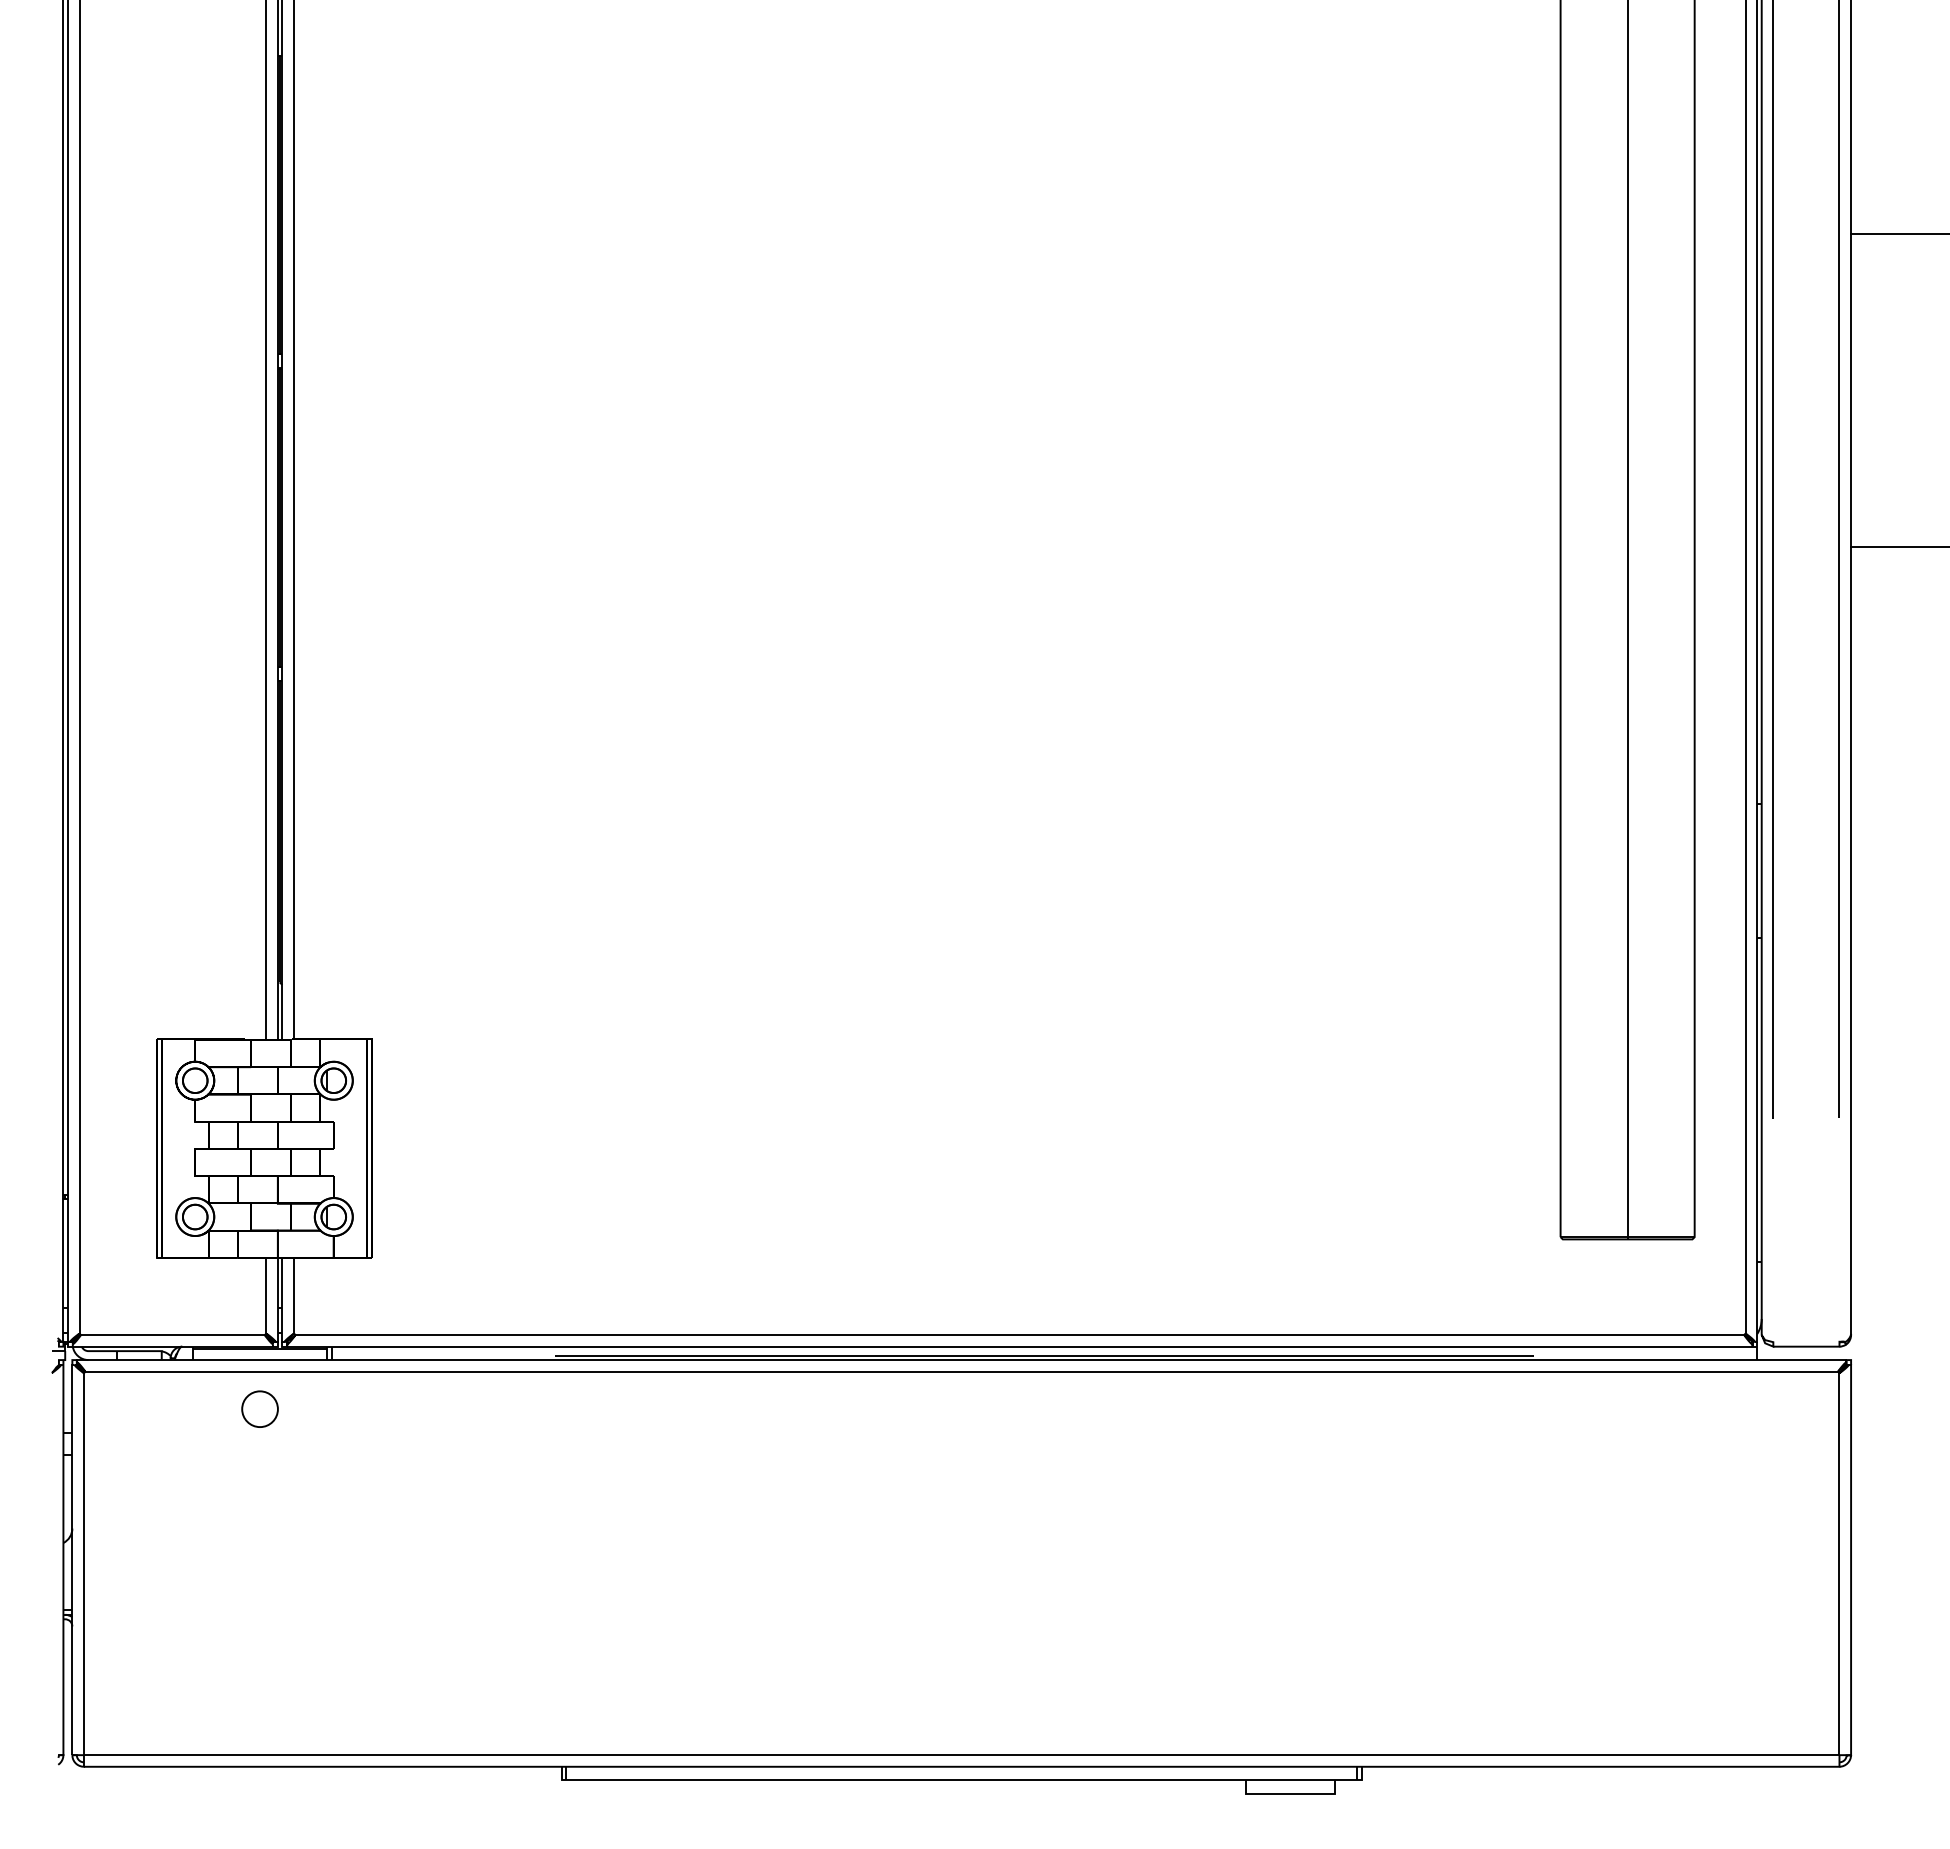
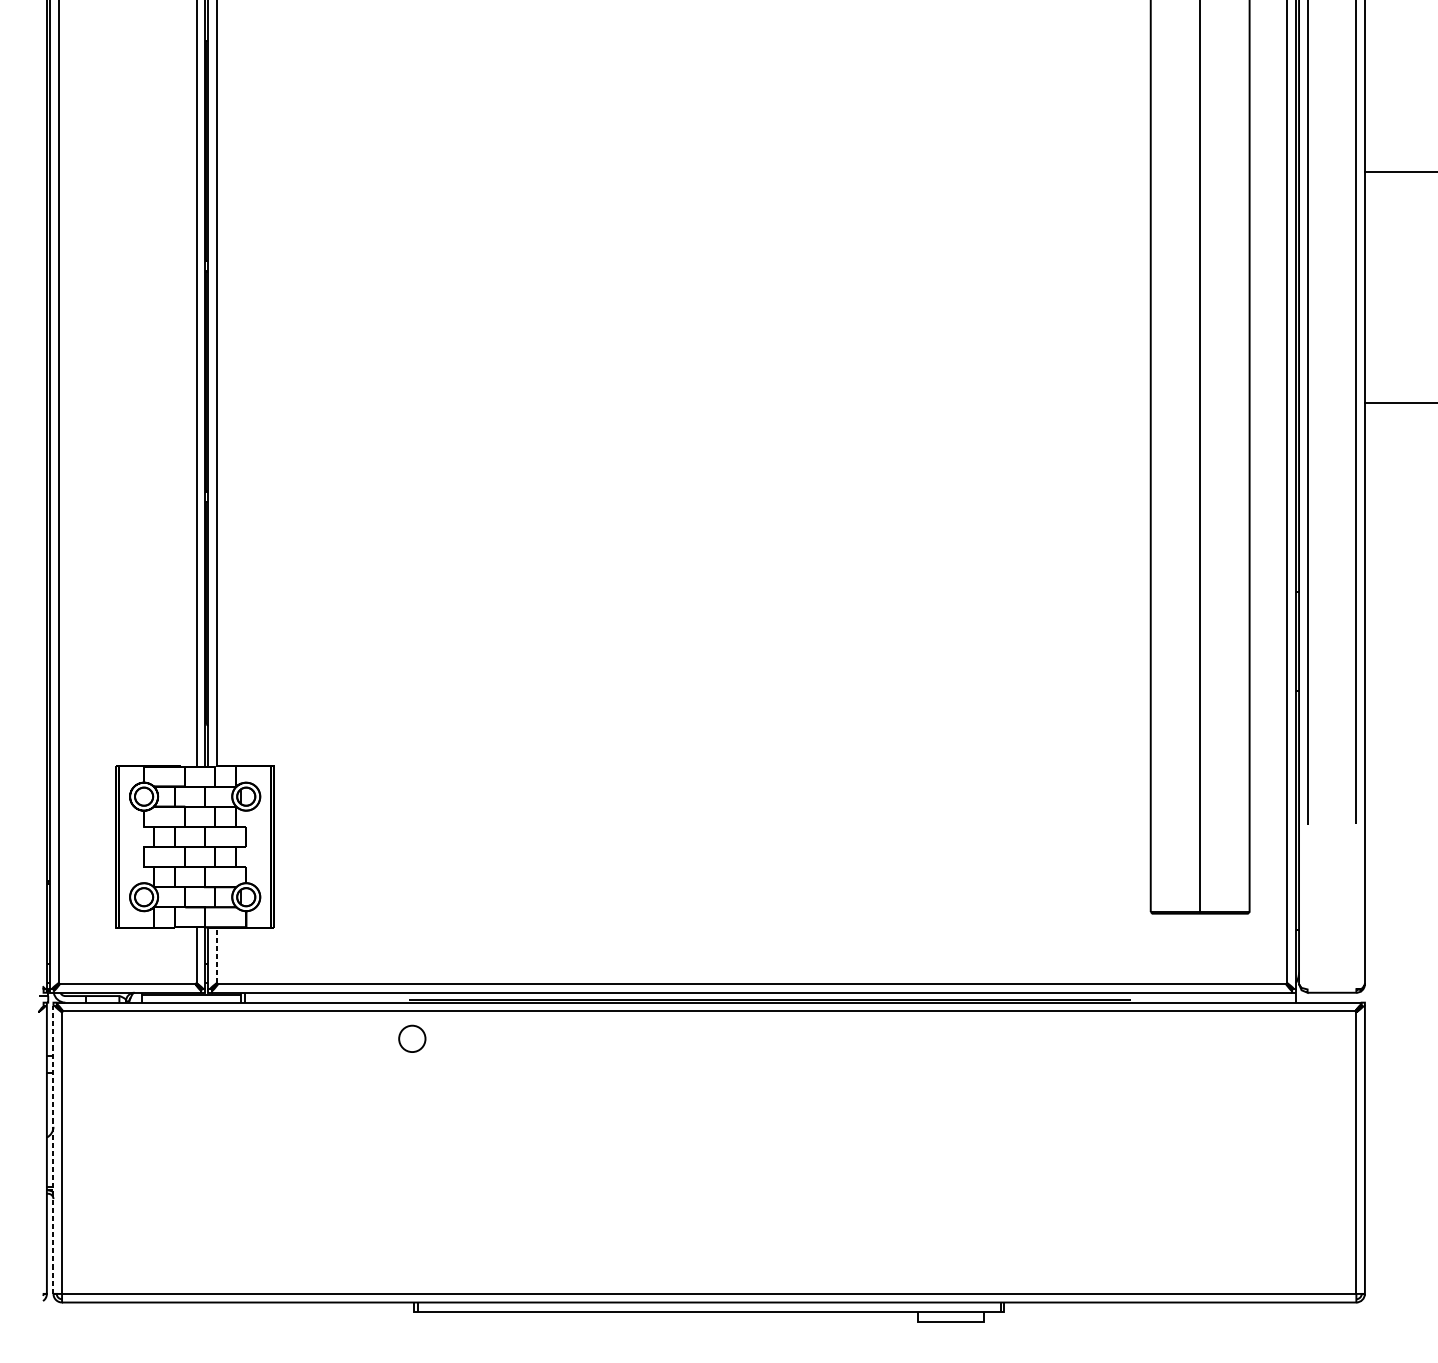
line: (294, 1296) -> (217, 955), solid -> dashed
circle: (259, 1408) -> (411, 1038), moved
line: (72, 1557) -> (53, 1148), solid -> dashed

